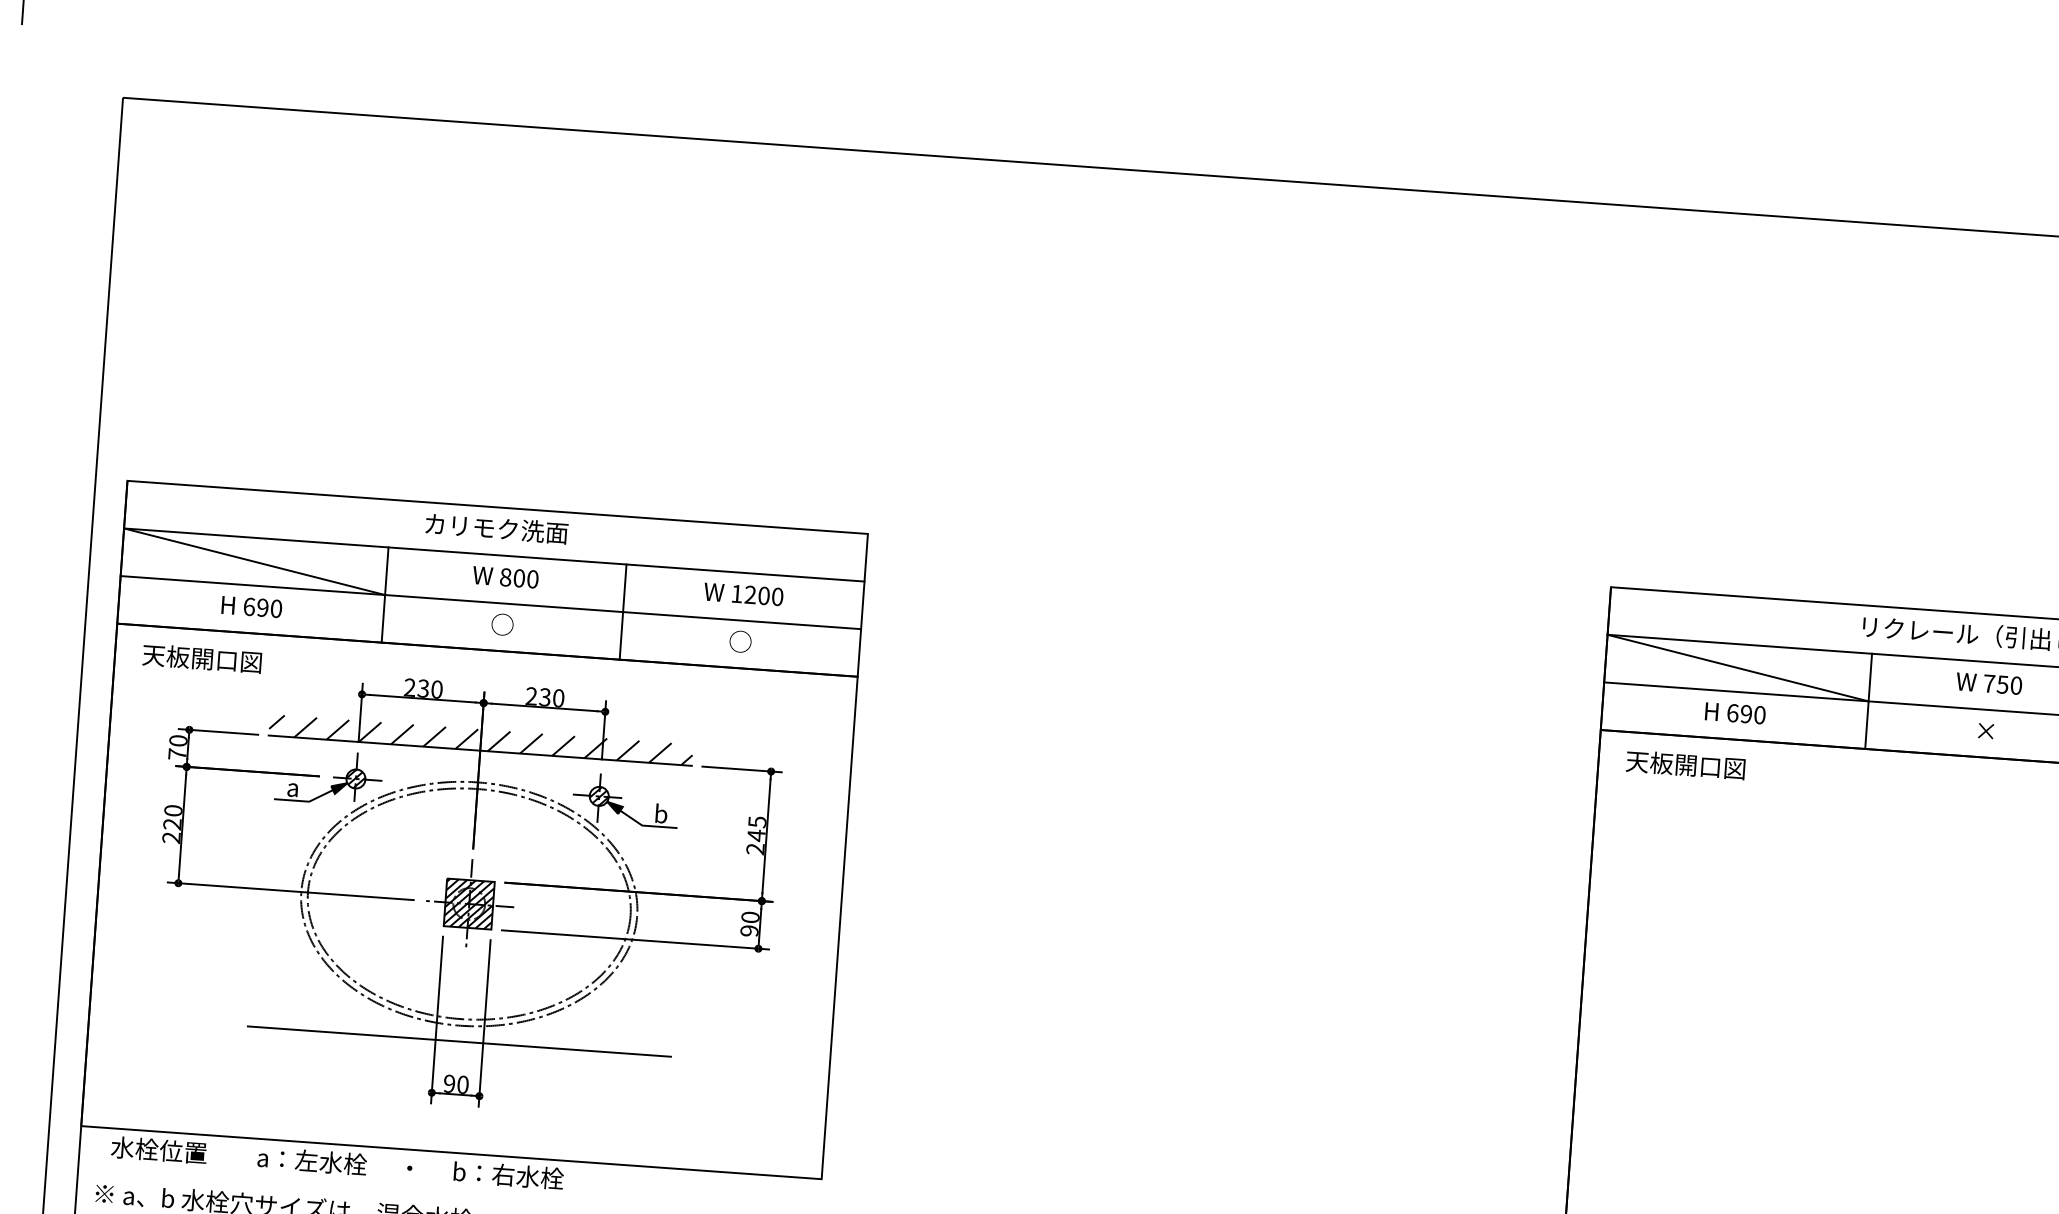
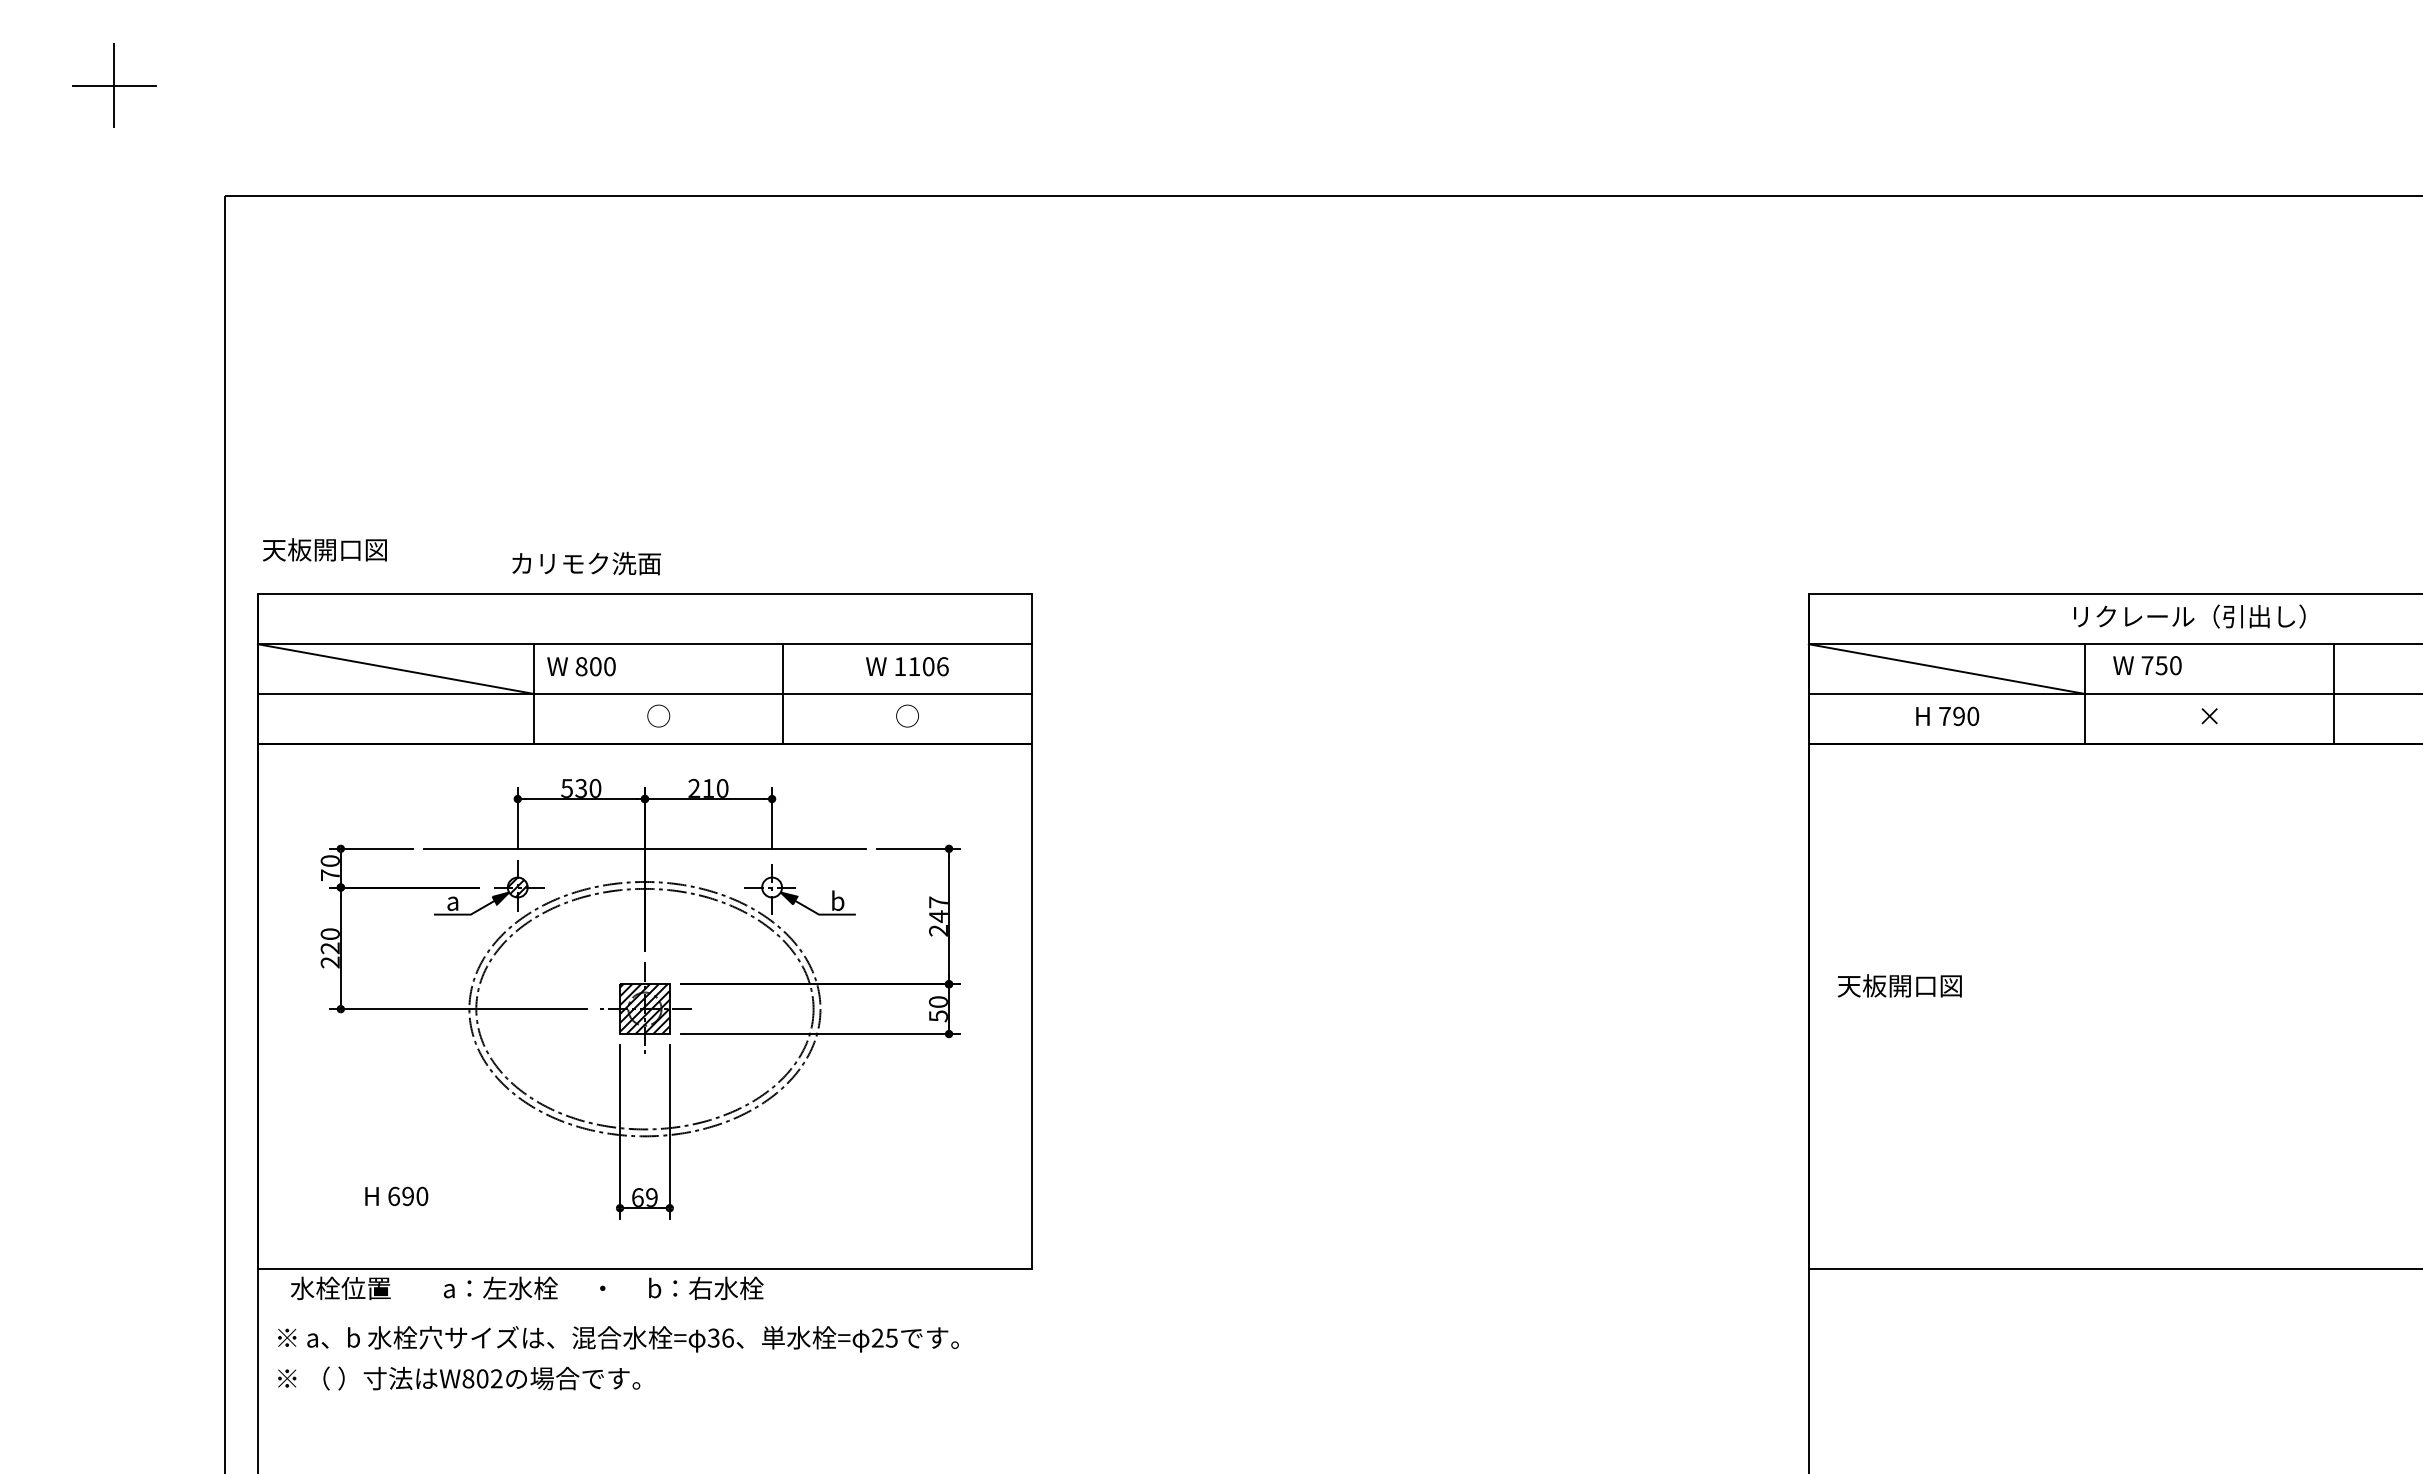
text: (496, 528) -> (586, 563), moved
text: (505, 577) -> (581, 666), moved
text: (764, 595) -> (928, 666), 1200 -> 1106
text: (251, 606) -> (396, 1195), moved
text: (201, 658) -> (324, 549), moved
text: (1989, 683) -> (2147, 665), moved
text: (409, 686) -> (566, 787), 230 -> 530
text: (545, 696) -> (708, 787), 230 -> 210
text: (1732, 713) -> (1944, 716), 690 -> 790
hatch: (480, 739) -> (644, 837), removed
text: (1685, 764) -> (1899, 985), moved
hatch: (599, 796) -> (772, 887), removed
text: (757, 822) -> (938, 902), 245 -> 247
text: (748, 931) -> (937, 1016), 90 -> 50
line: (459, 1041) -> (644, 1152), removed
text: (455, 1084) -> (644, 1197), 90 -> 69

